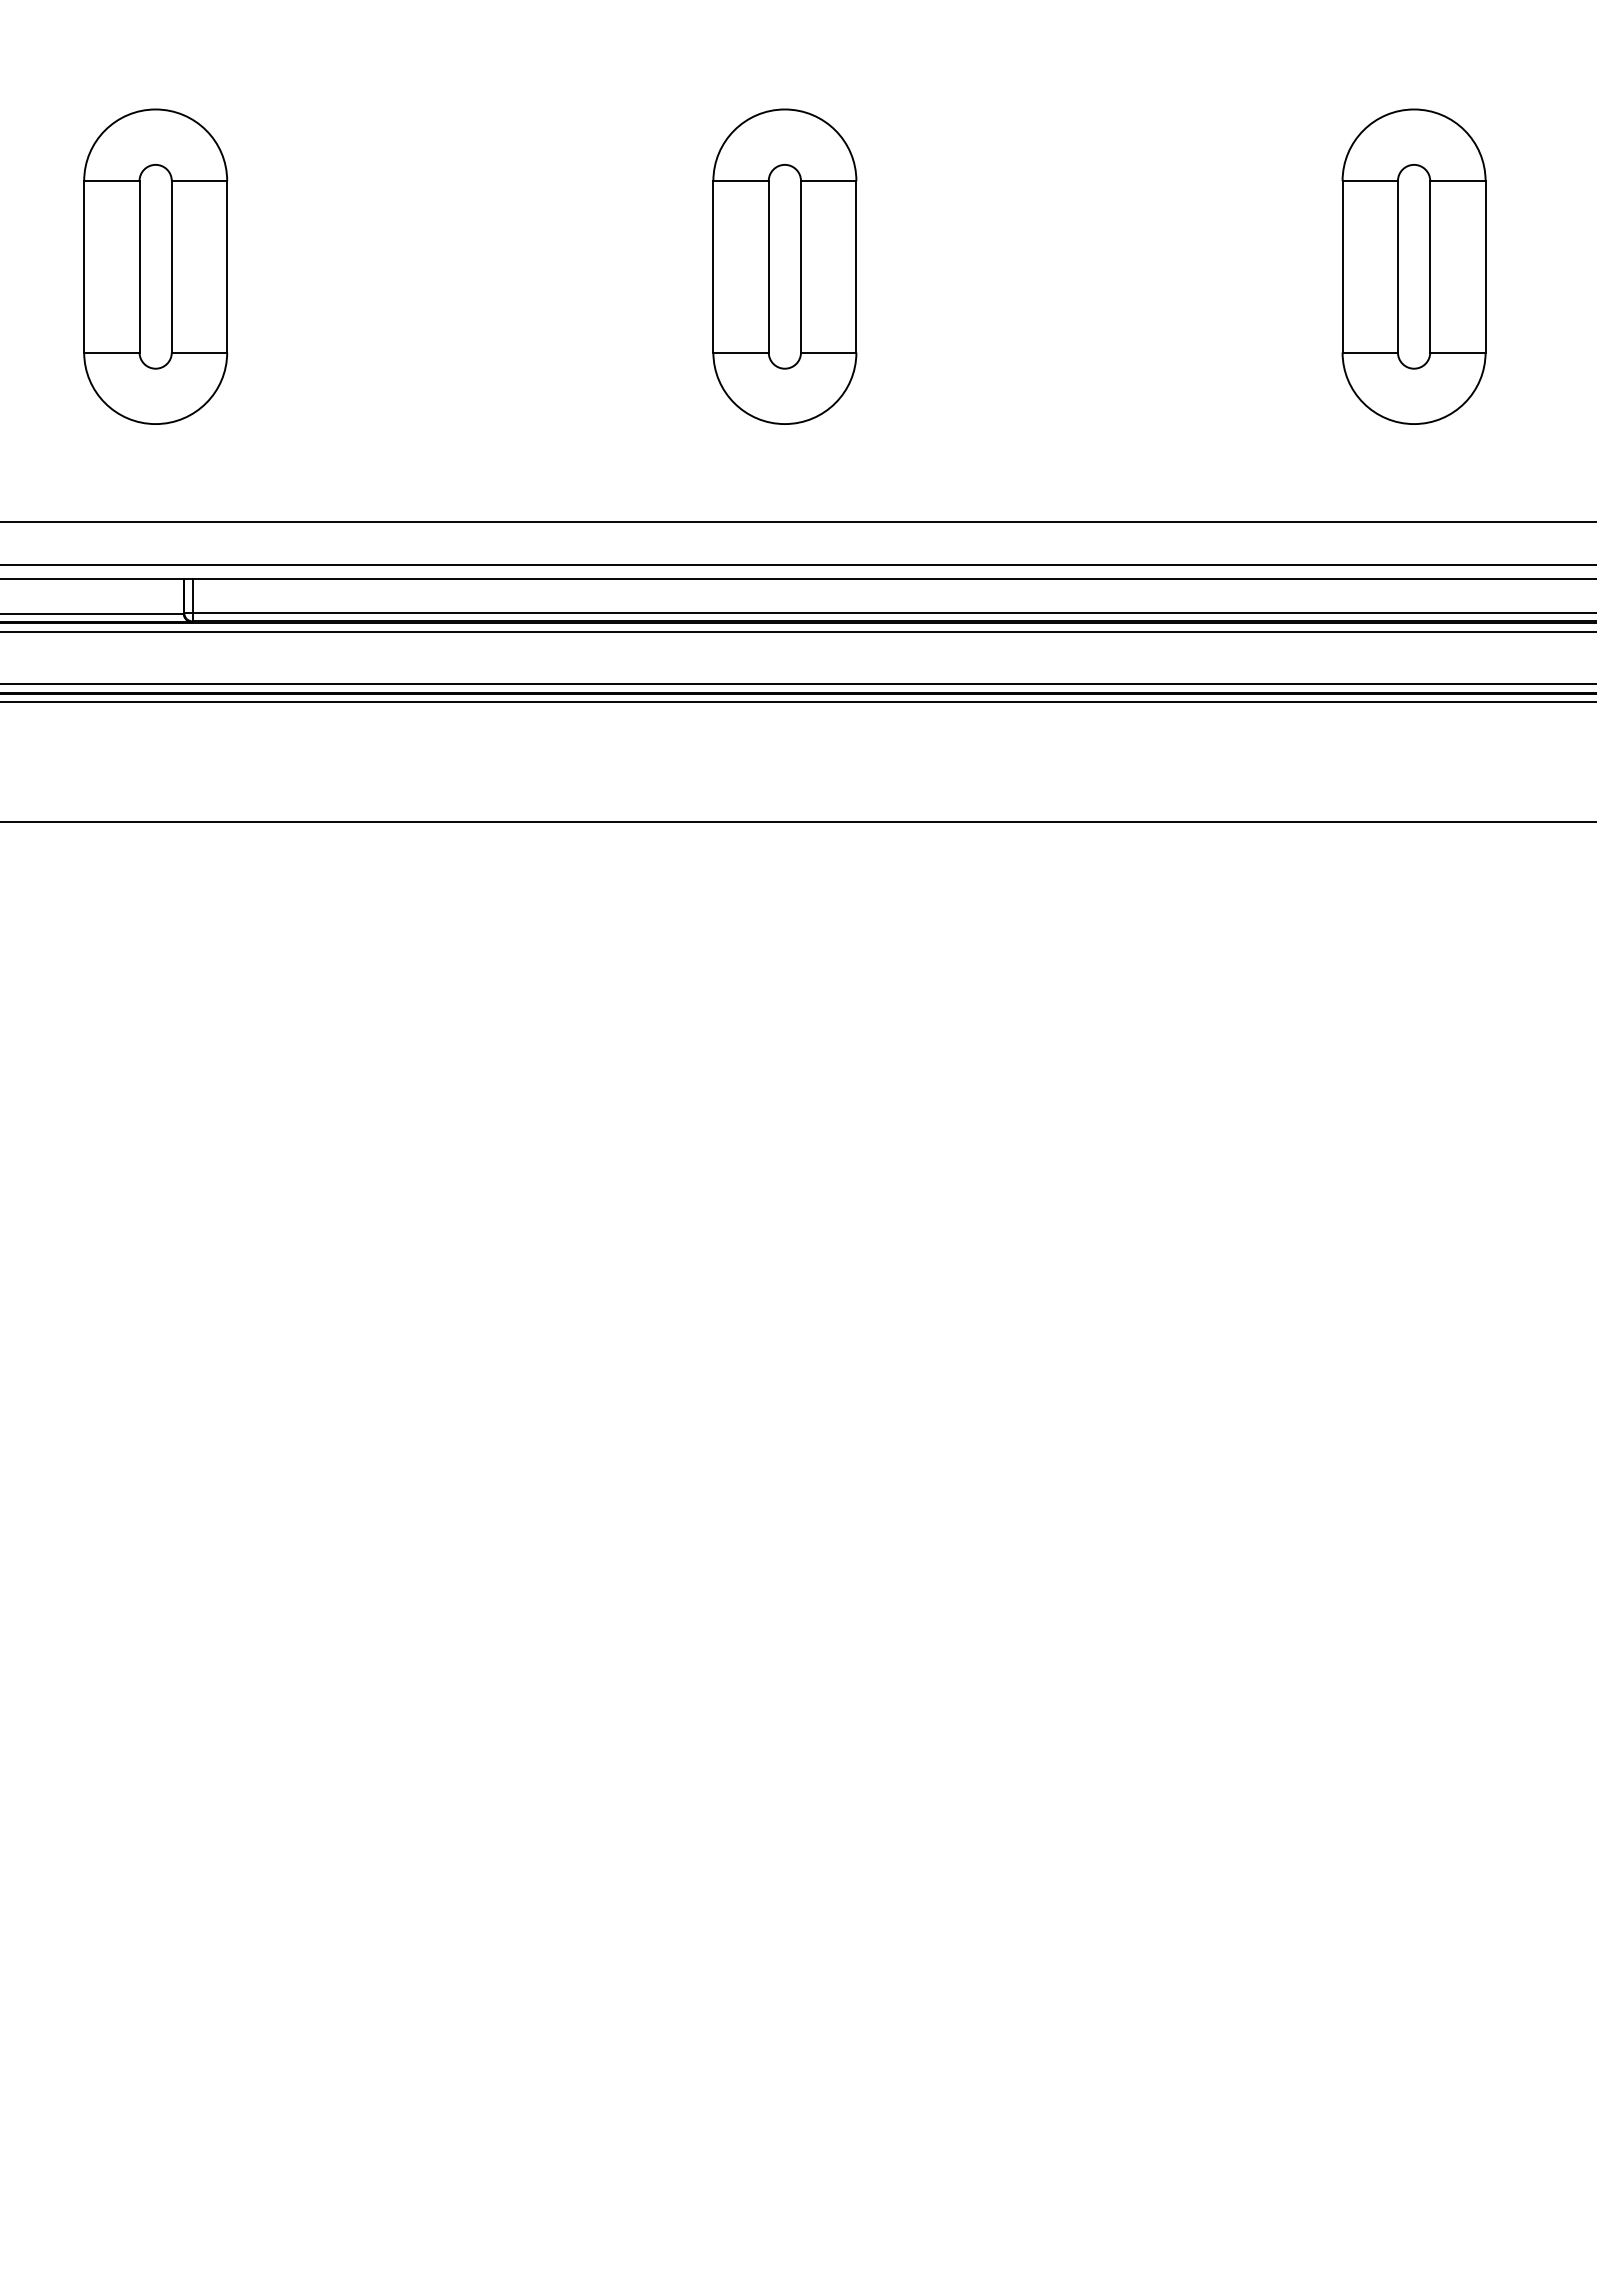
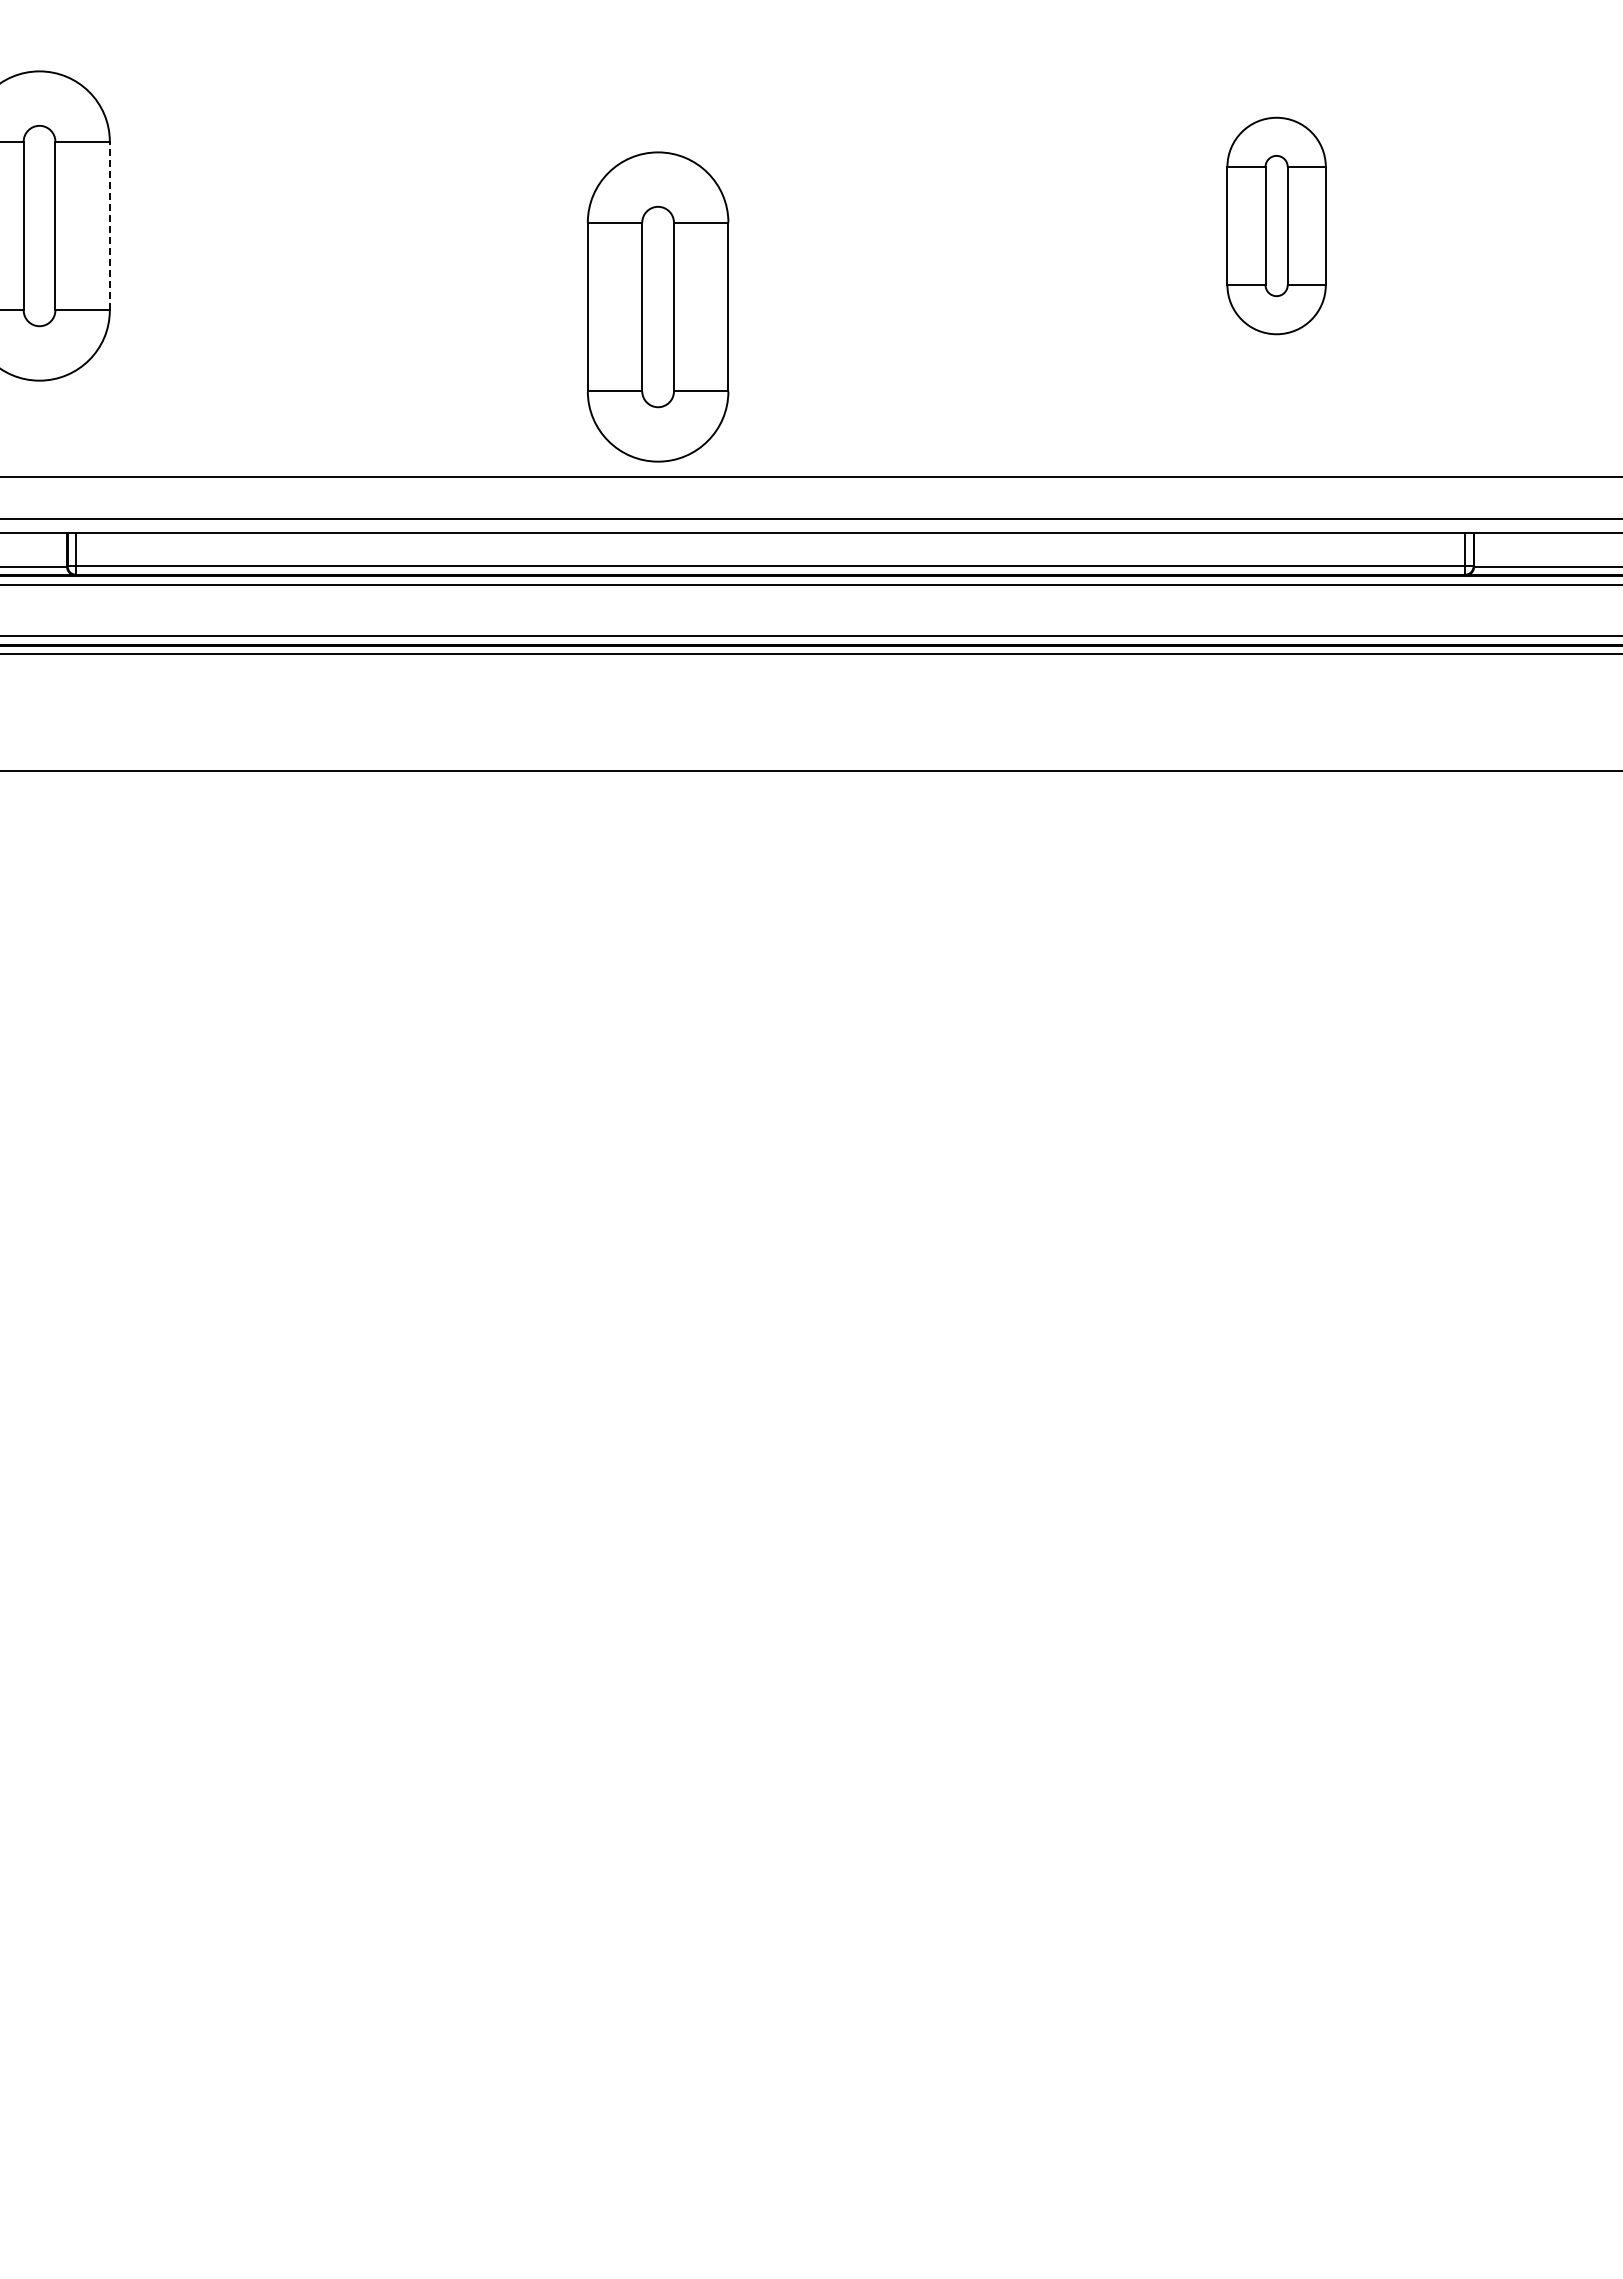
line: (226, 266) -> (109, 225), solid -> dashed
part: (785, 266) -> (658, 306), moved
part: (1413, 266) -> (1276, 225), size x0.7

